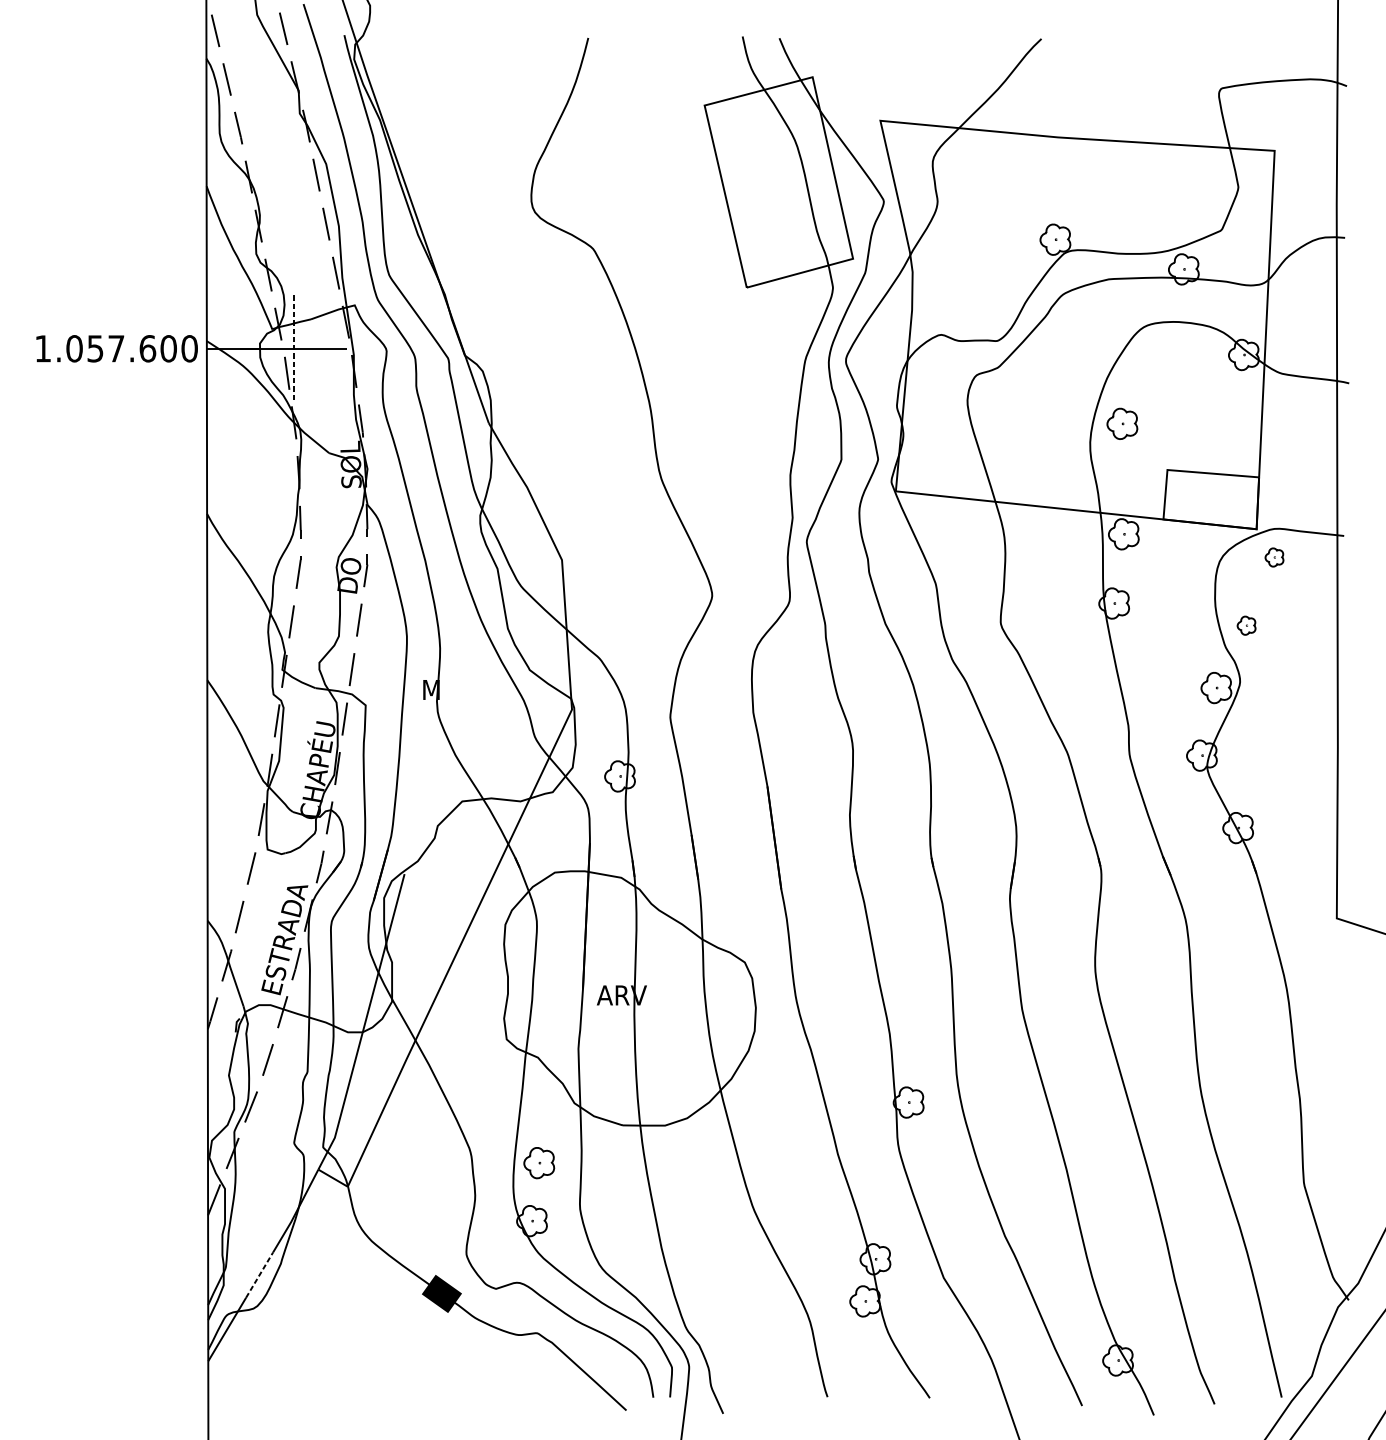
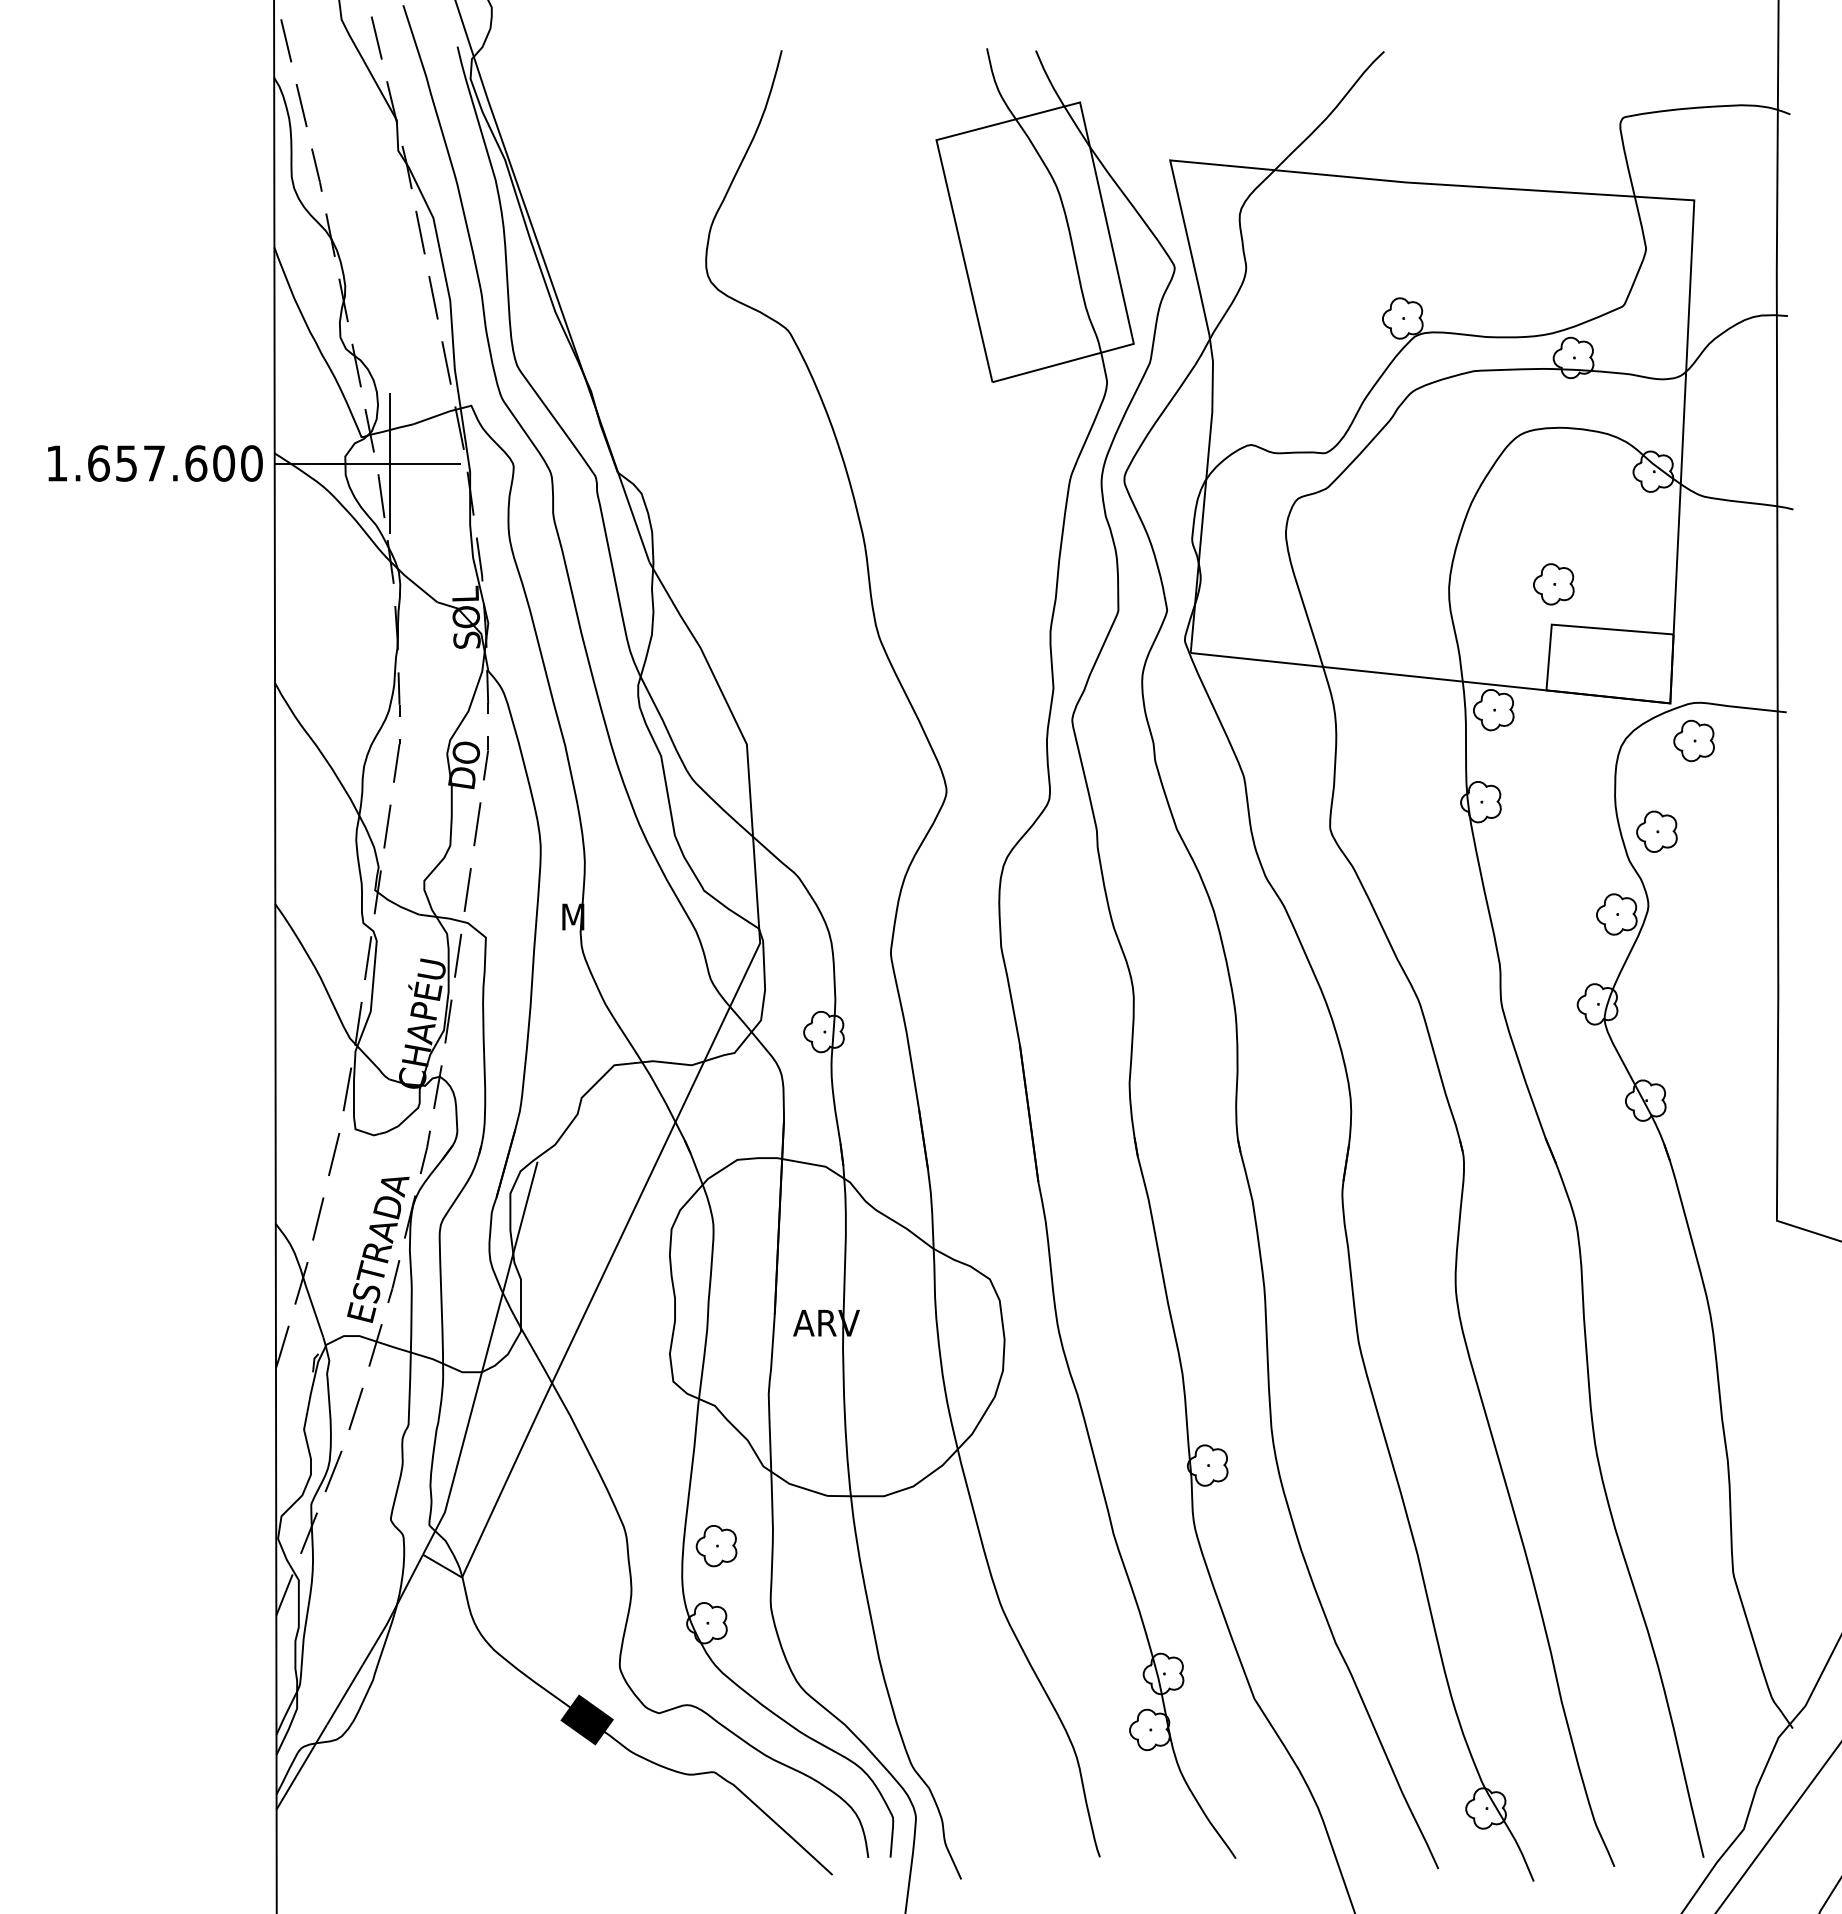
text: (74, 348) -> (98, 463), 1.057.600 -> 1.657.600
line: (293, 348) -> (390, 463), dashed -> solid
part: (1122, 424) -> (1553, 584), moved
part: (1274, 557) -> (1693, 740), size x1.67
part: (1246, 625) -> (1656, 831), size x1.67
line: (259, 1275) -> (344, 1695), dashed -> solid

